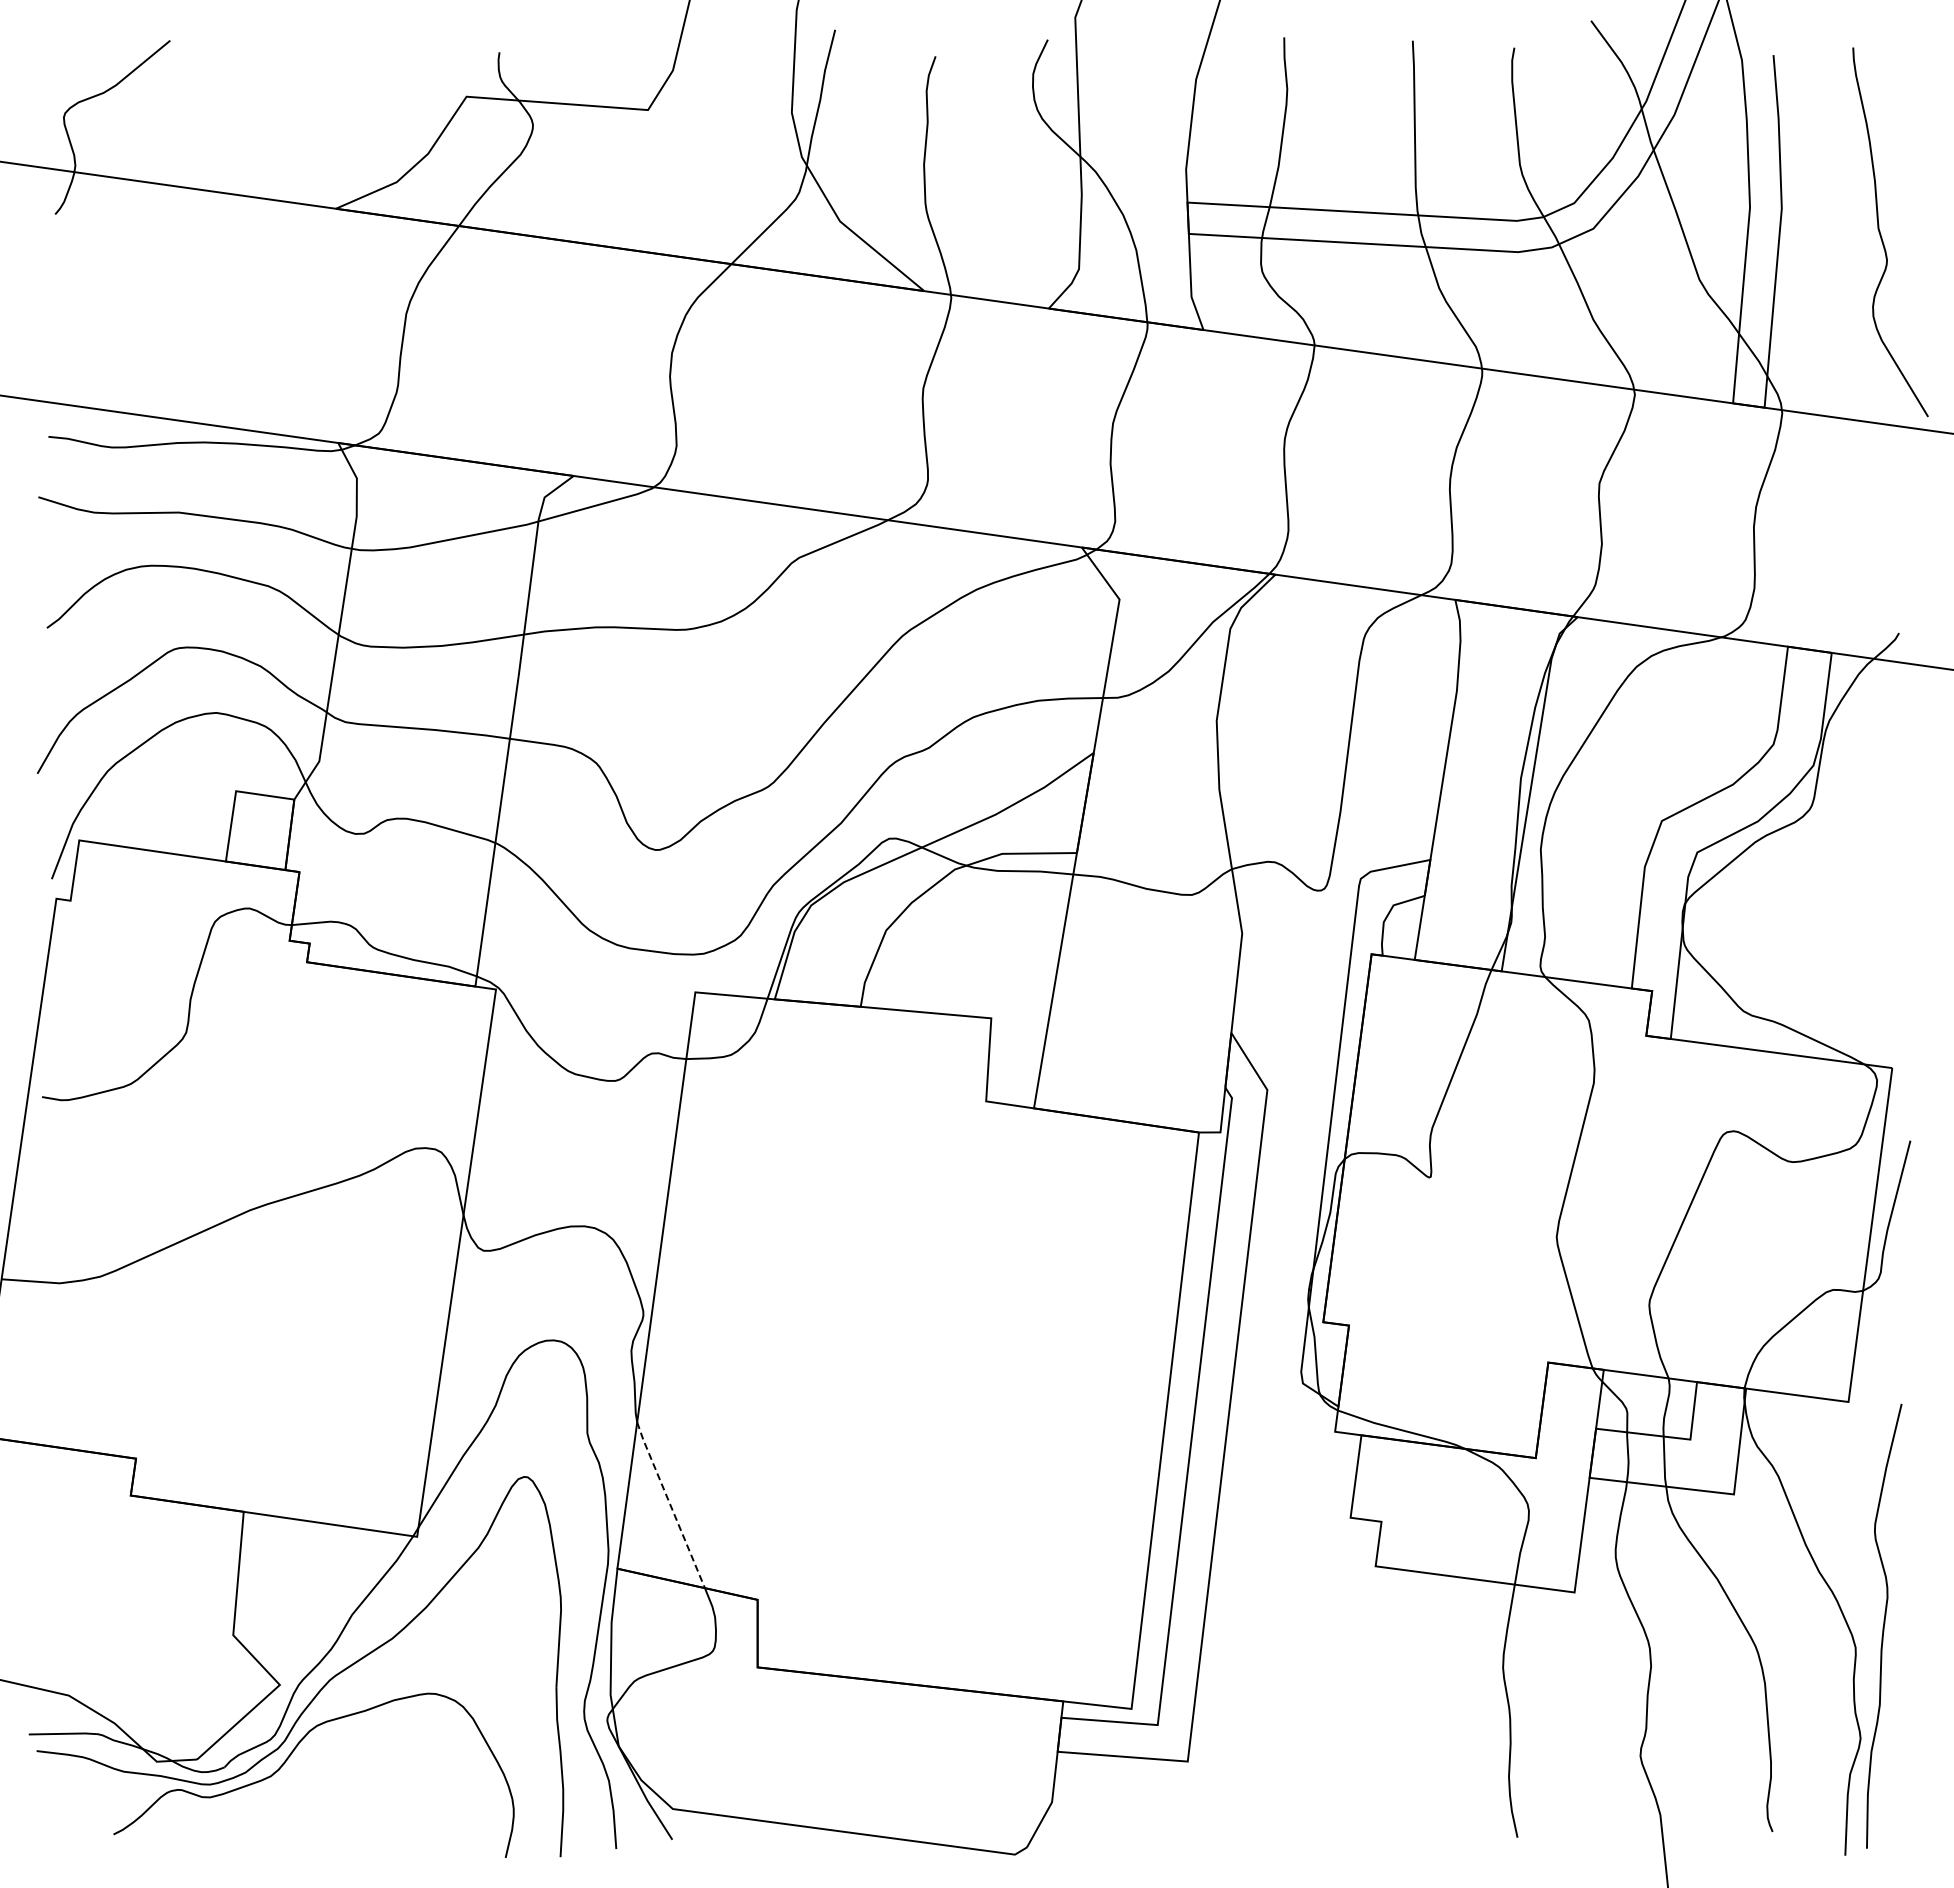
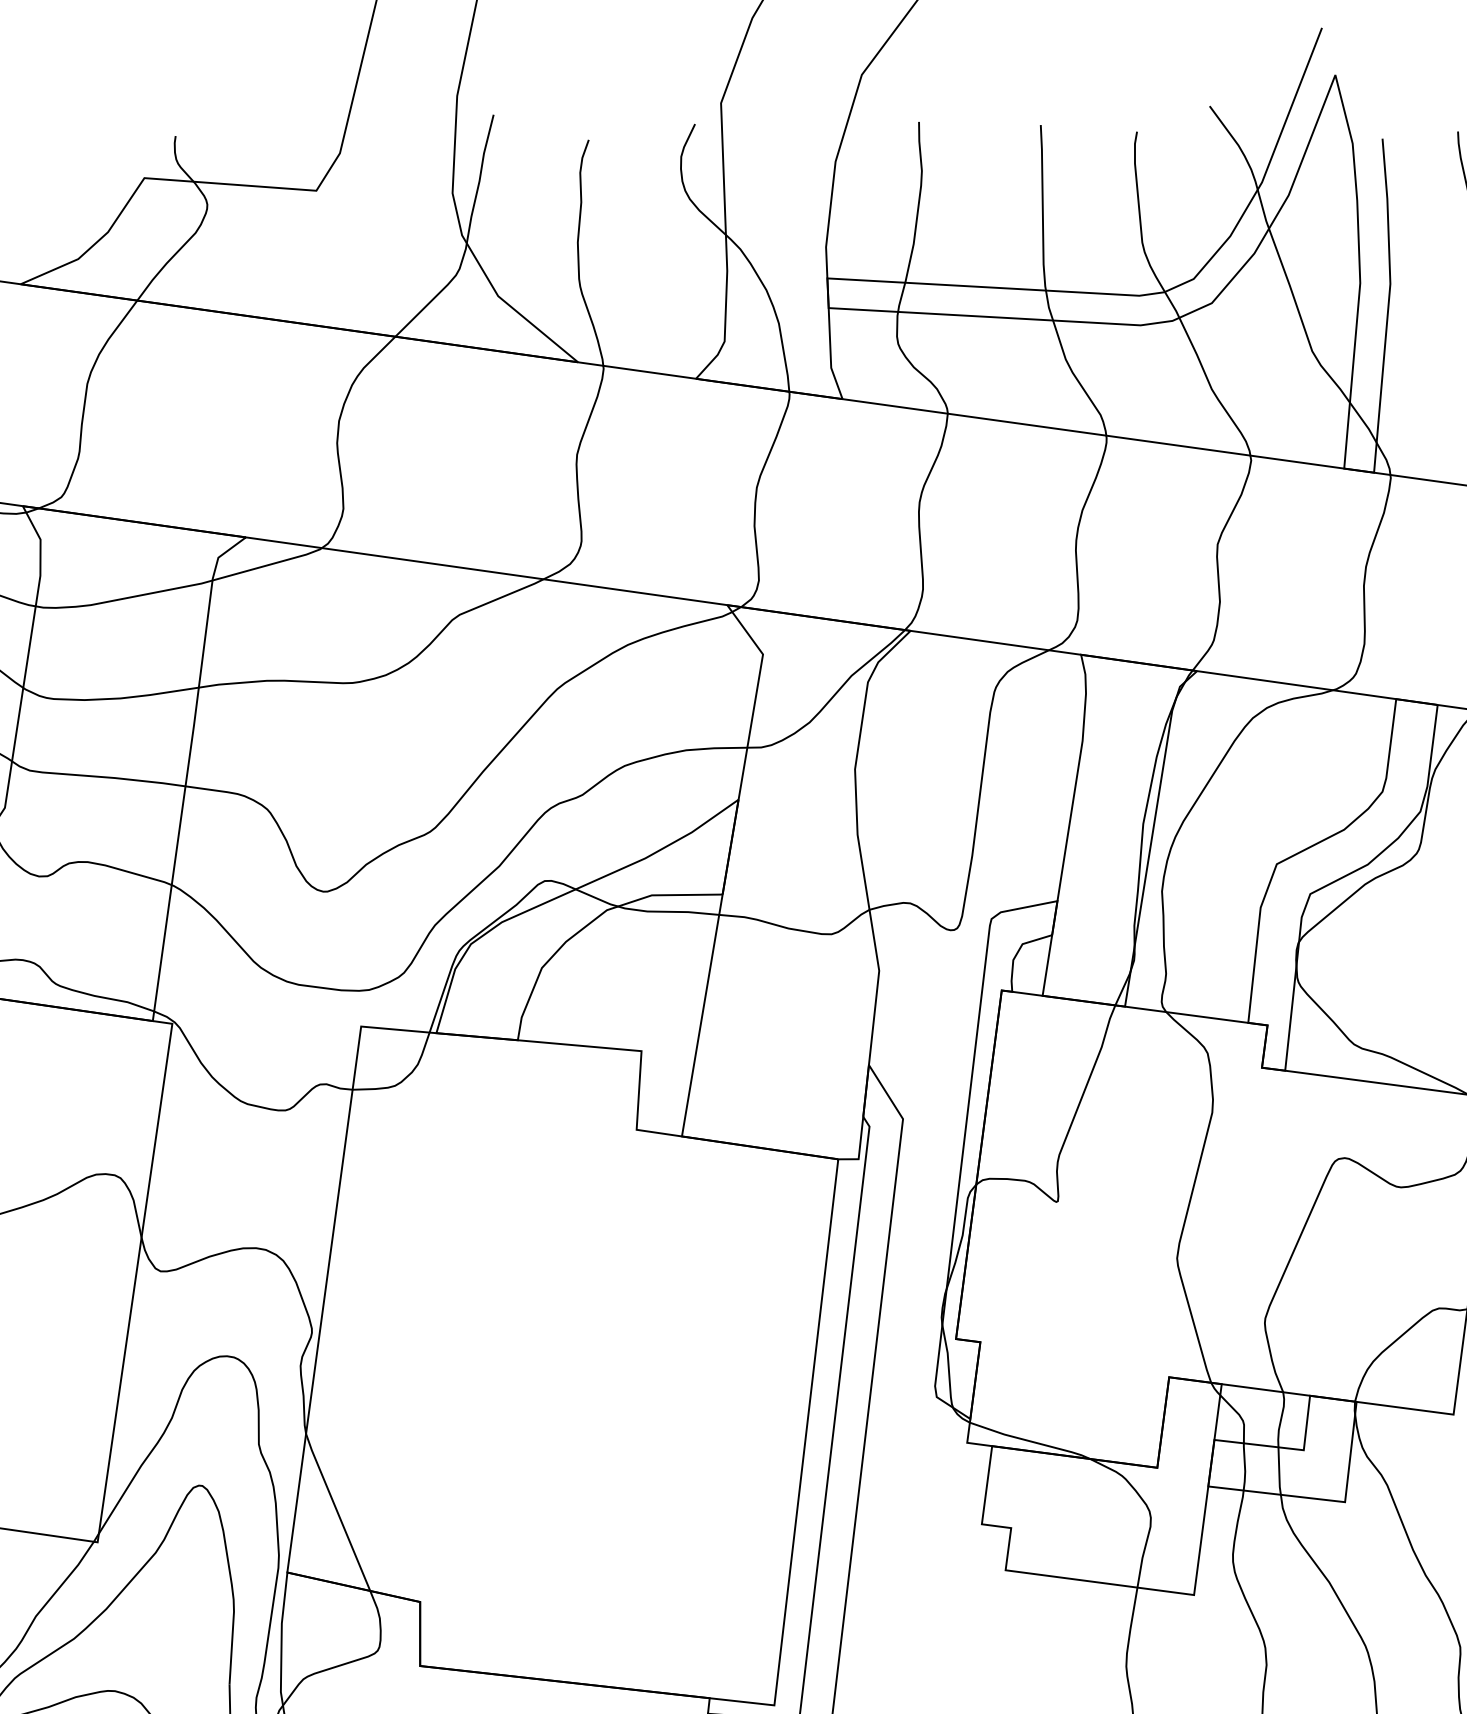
line: (670, 1505) -> (337, 1512), dashed -> solid

